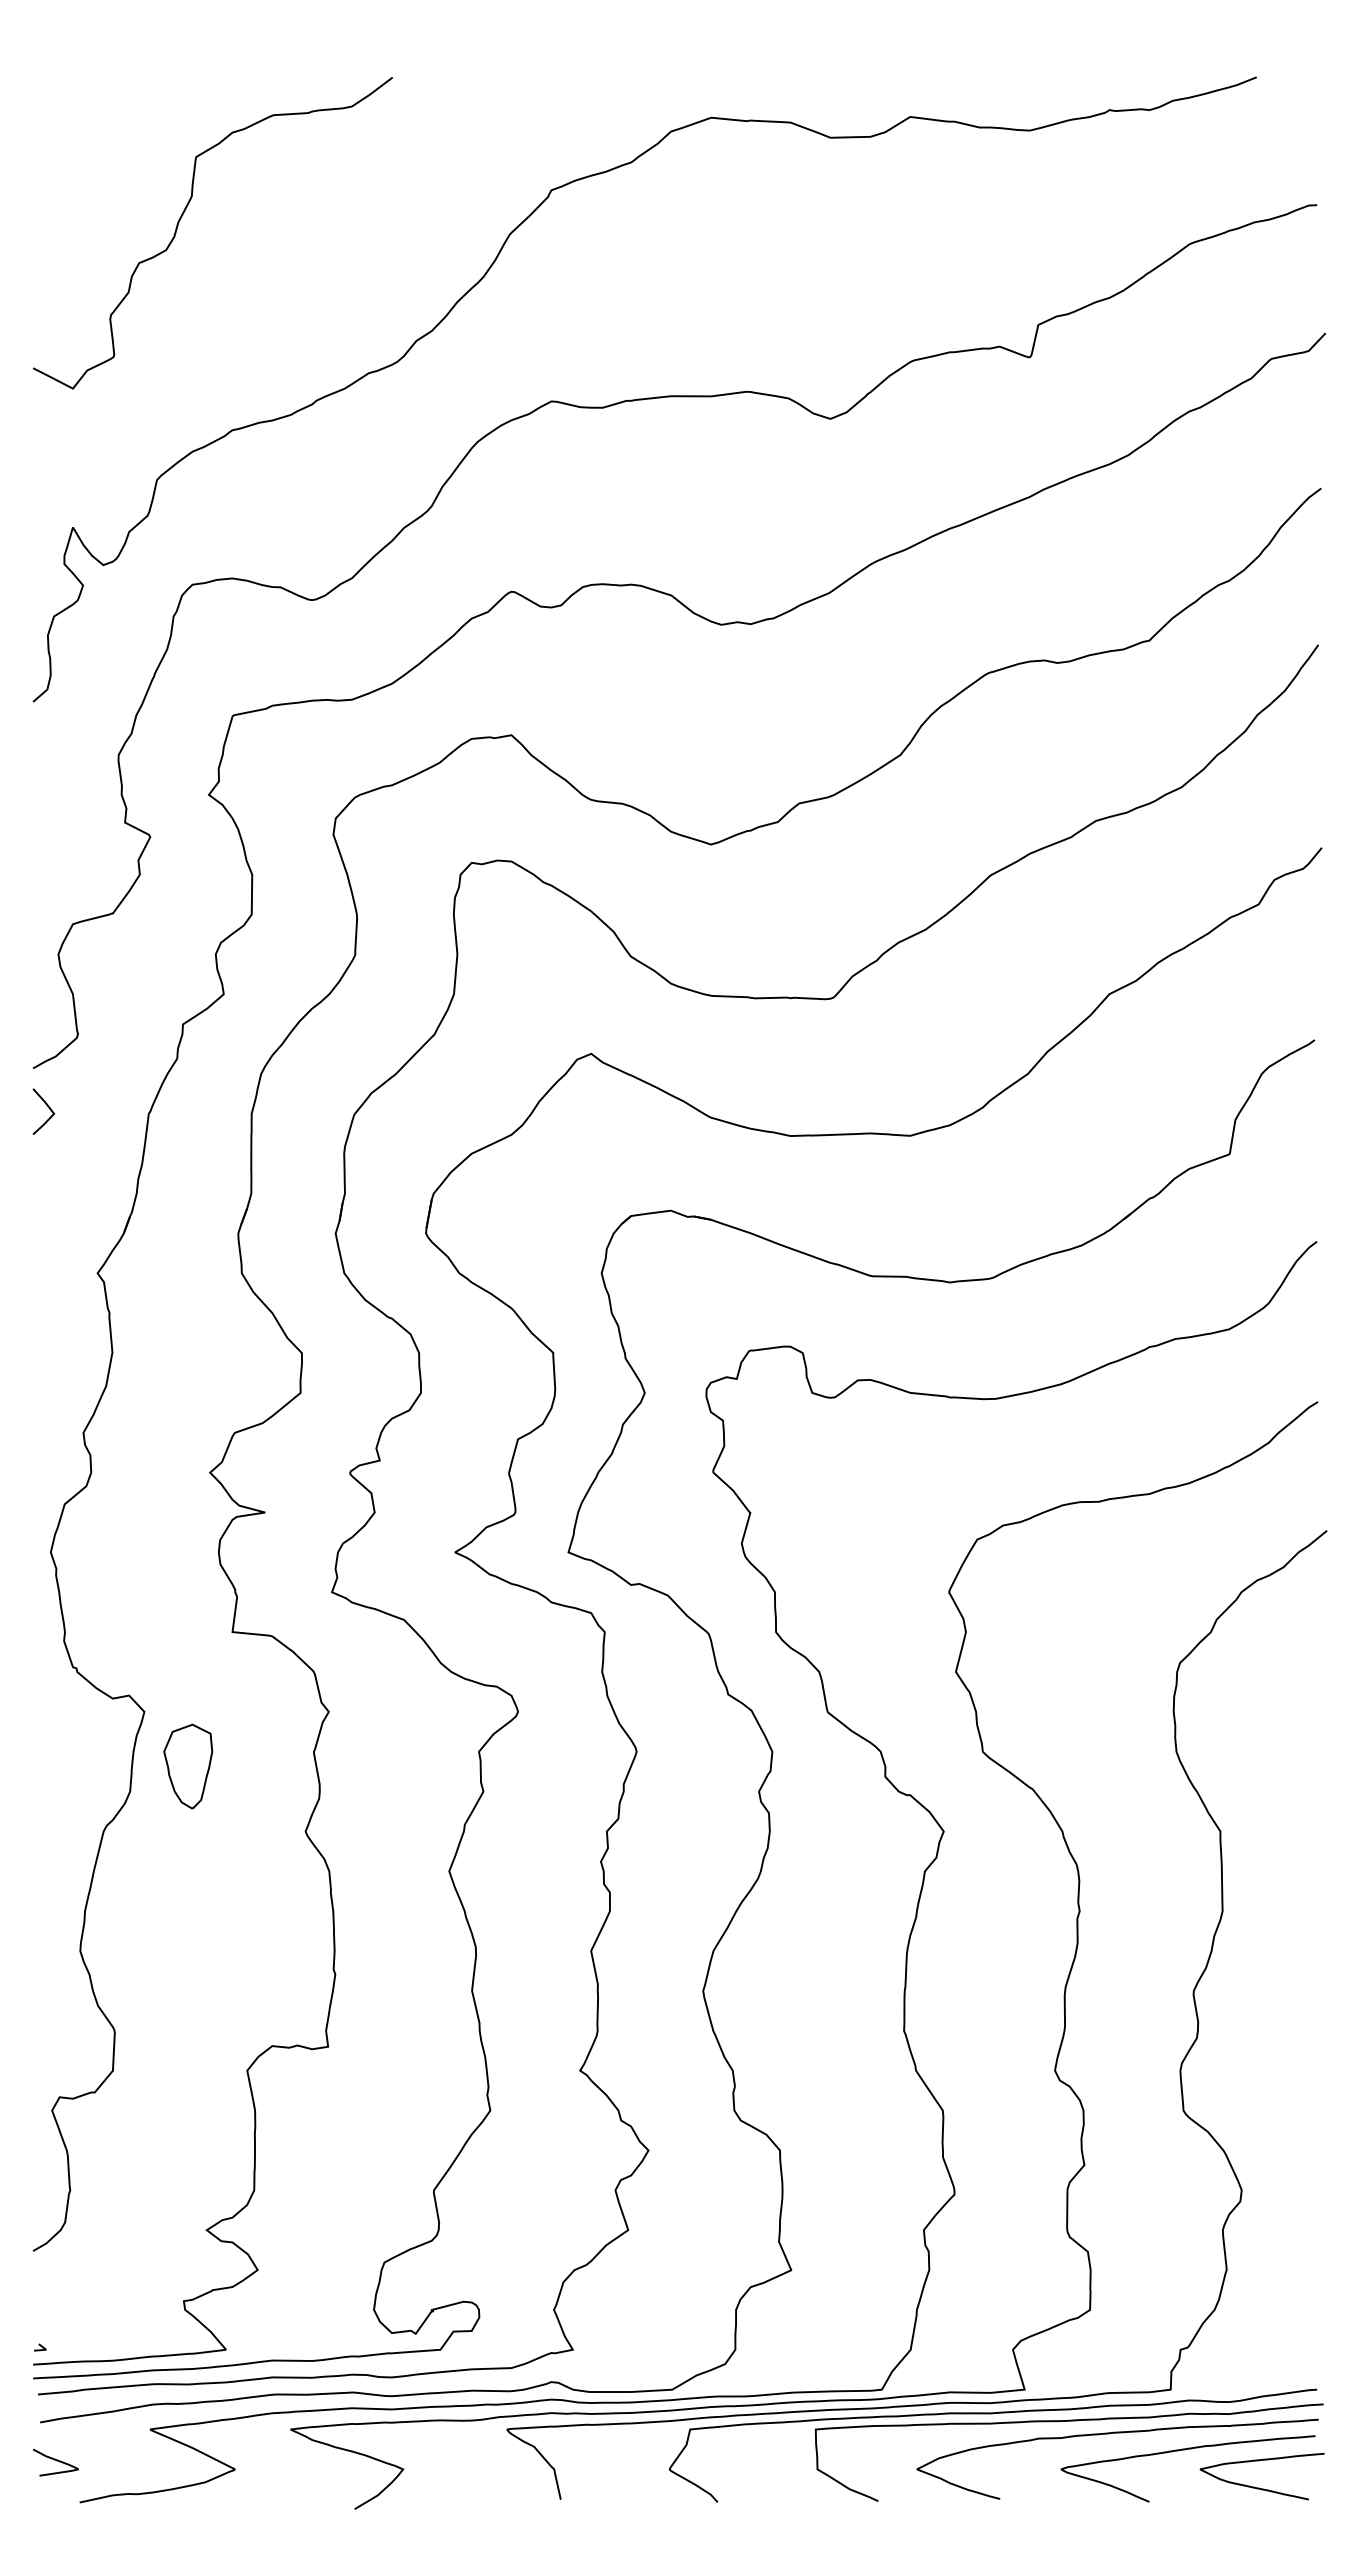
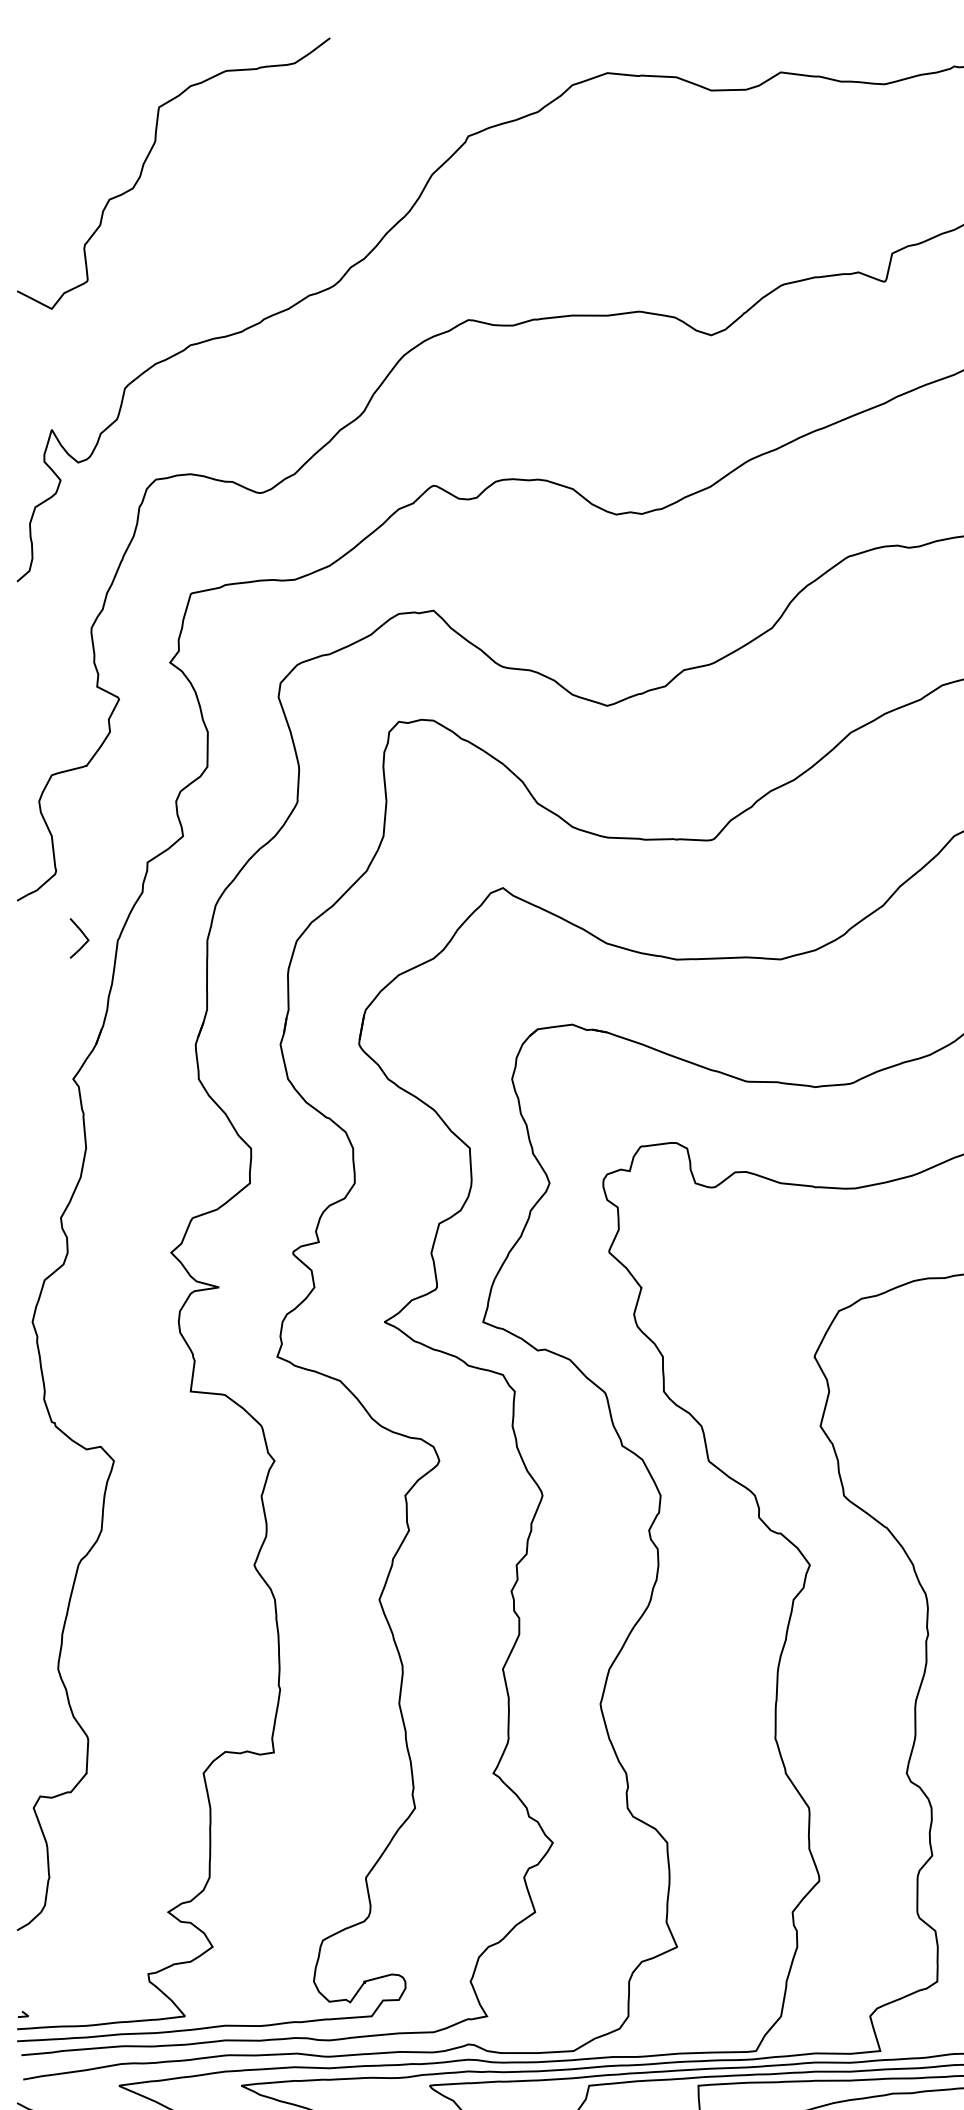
line: (48, 1108) -> (83, 935), moved
part: (188, 1766) -> (152, 1508), removed

